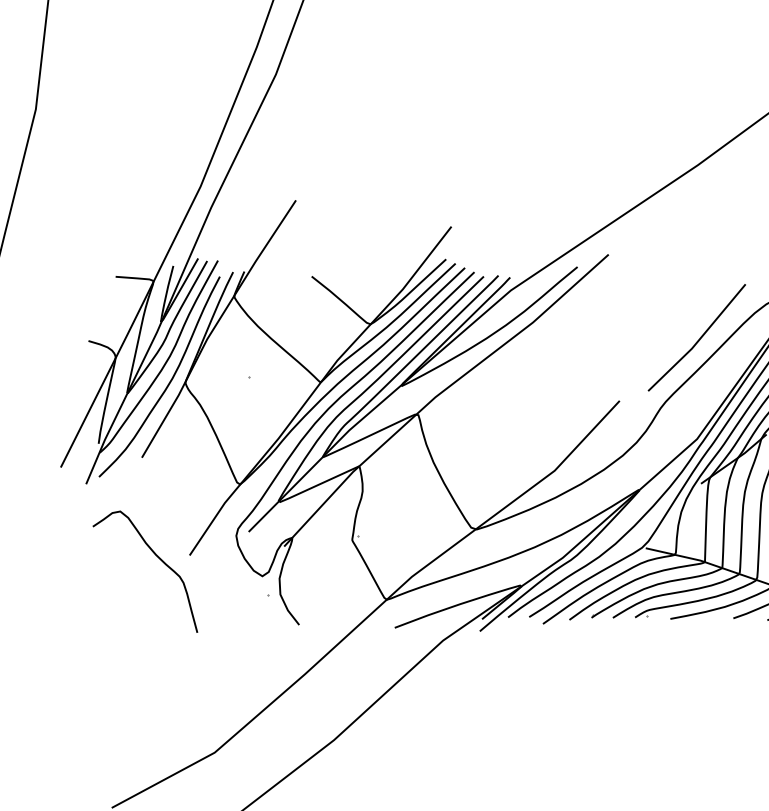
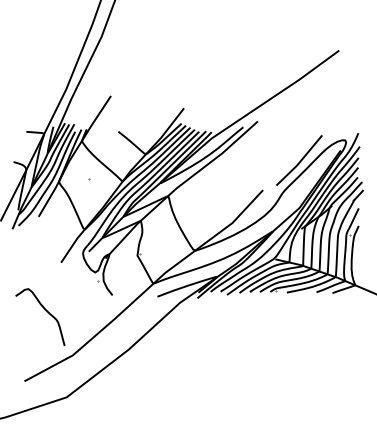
curve: (154, 557) -> (44, 310), moved

